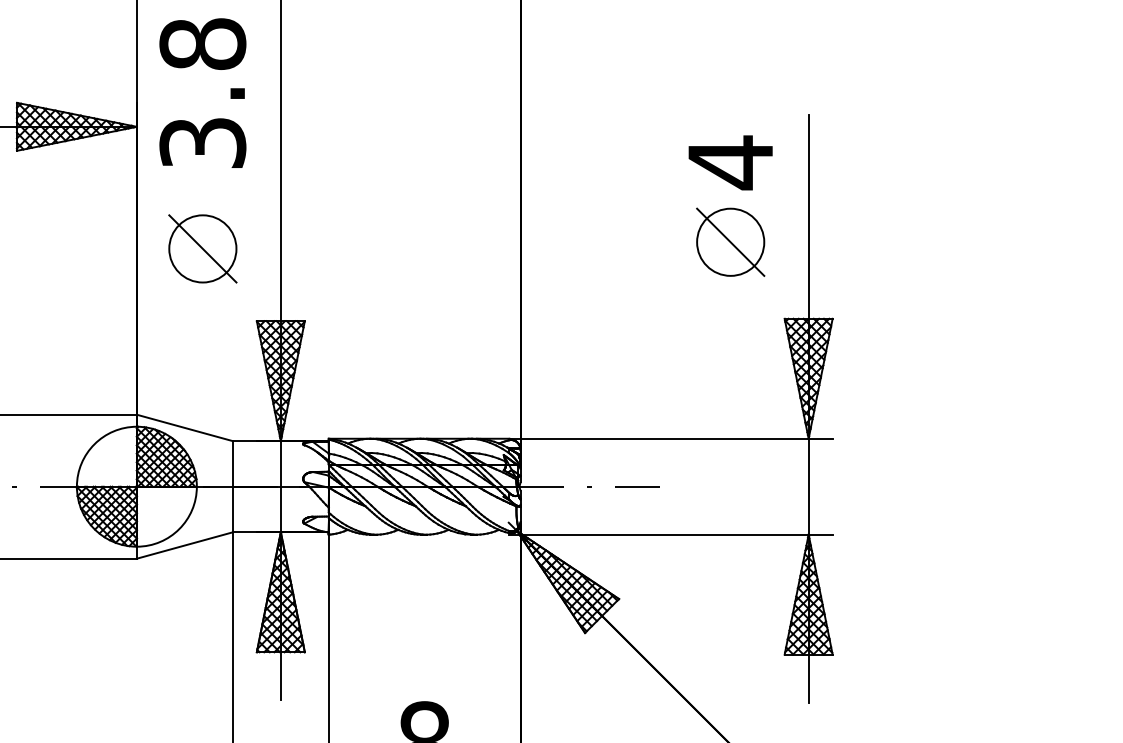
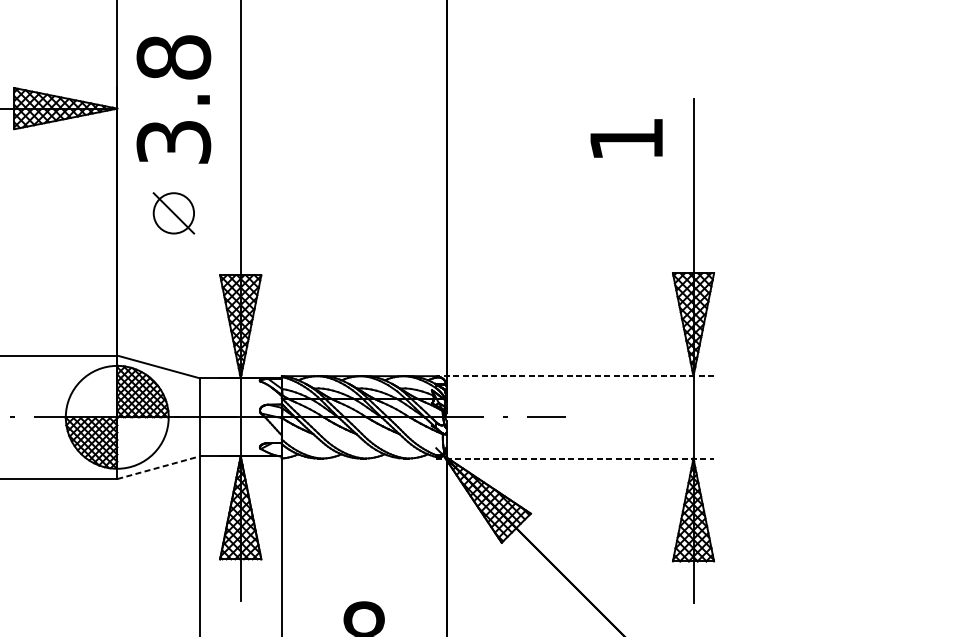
text: (202, 92) -> (173, 98), moved
text: (730, 162) -> (626, 139), 4 -> 1
part: (730, 241) -> (626, 206), removed
part: (202, 248) -> (173, 212), size x0.7
line: (670, 438) -> (575, 375), solid -> dashed
line: (670, 534) -> (575, 458), solid -> dashed
line: (184, 545) -> (158, 467), solid -> dashed

